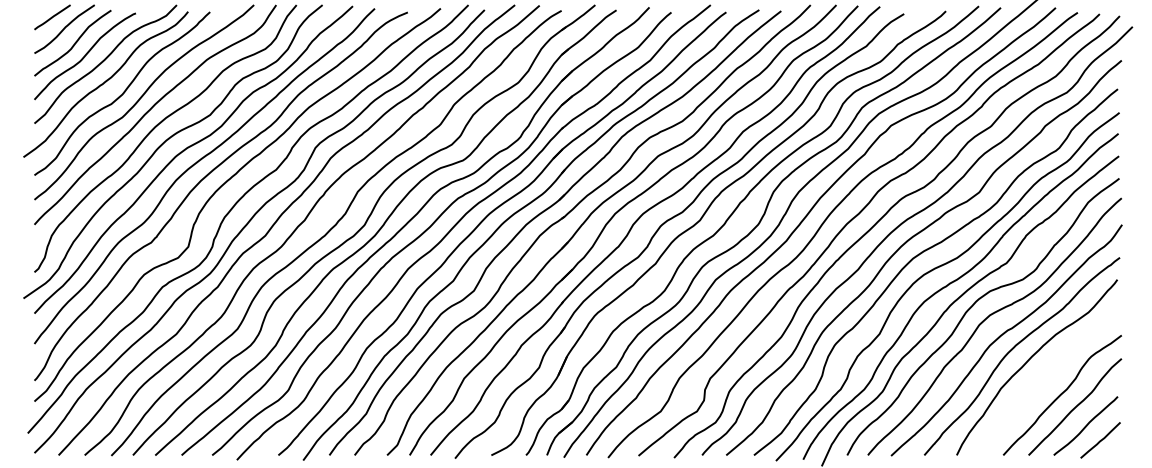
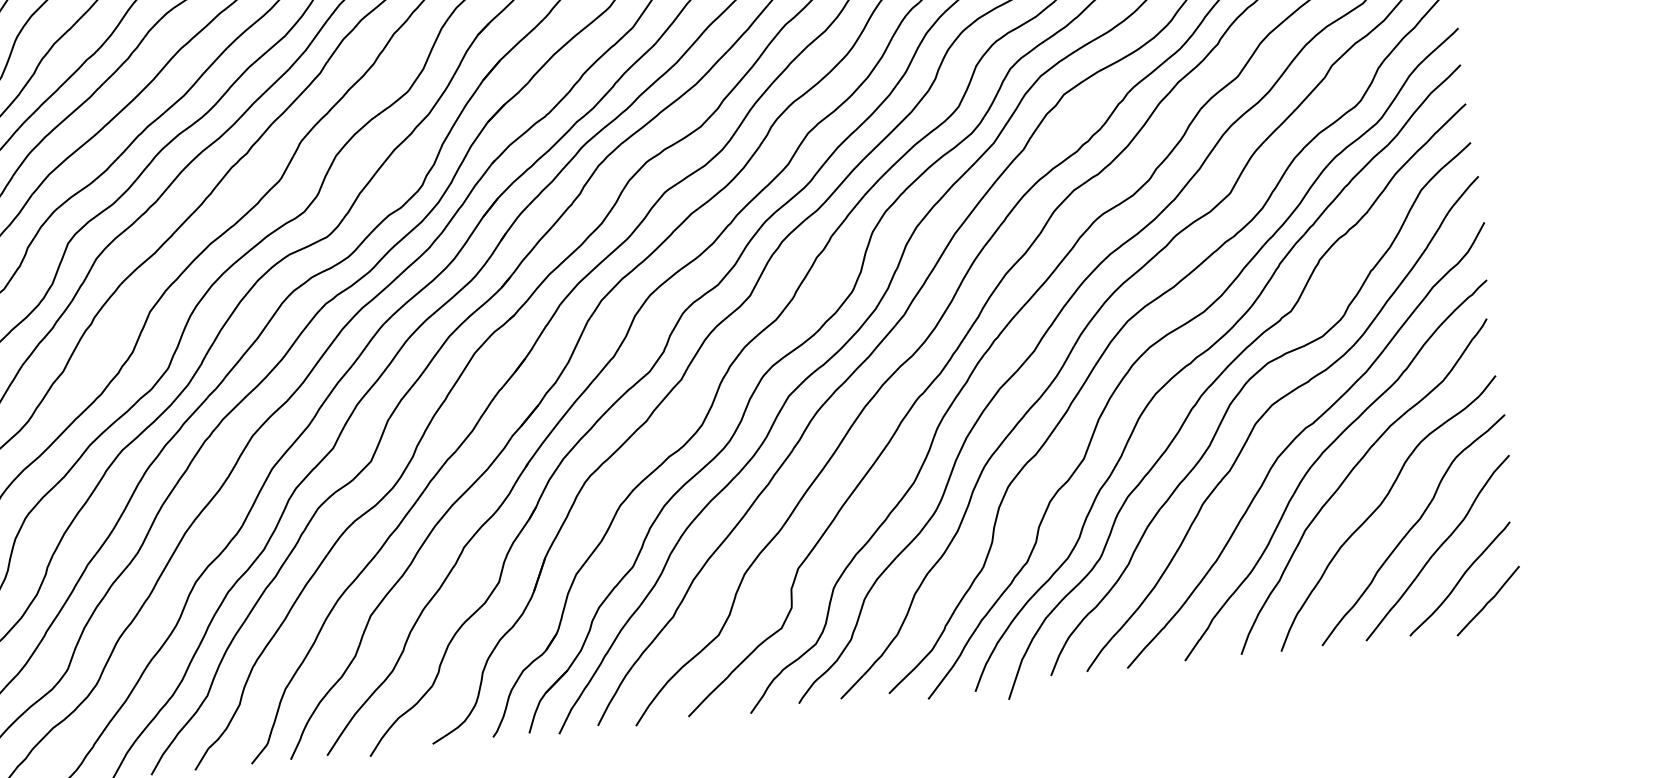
curve: (1046, 379) -> (1382, 505), added

